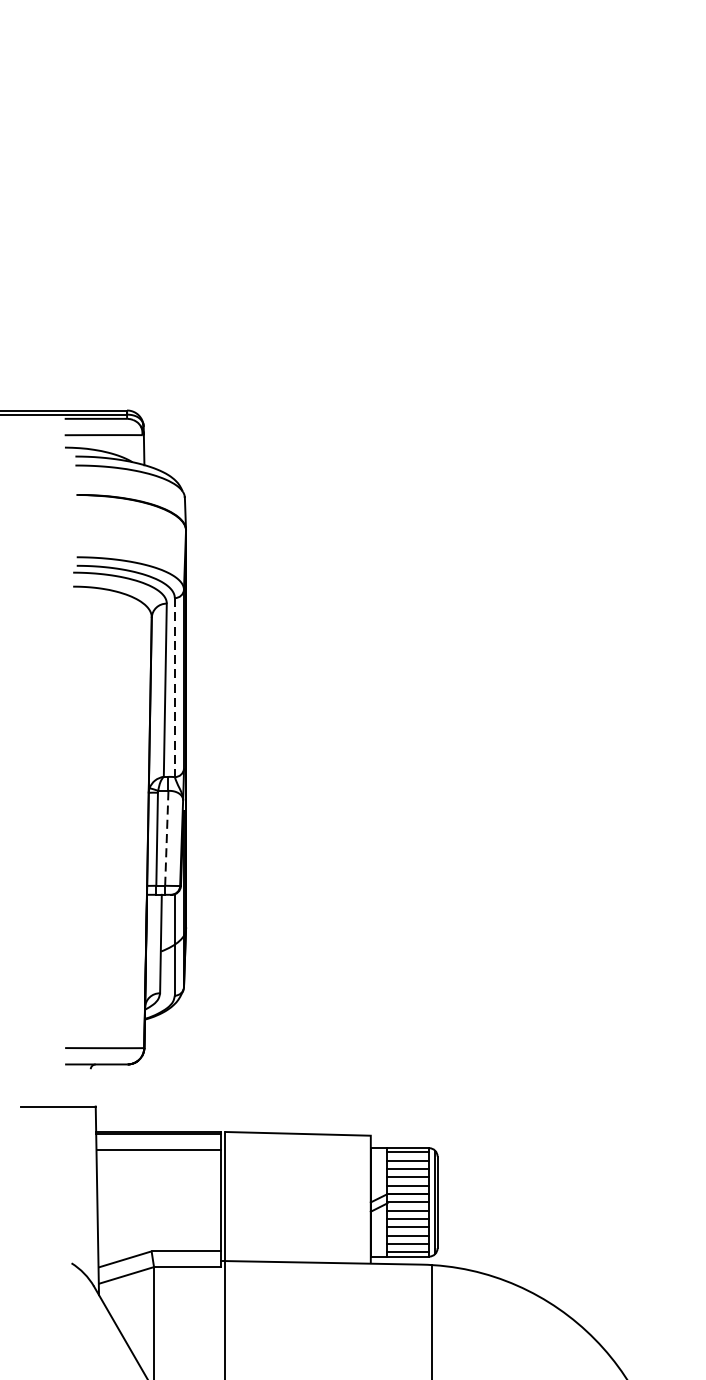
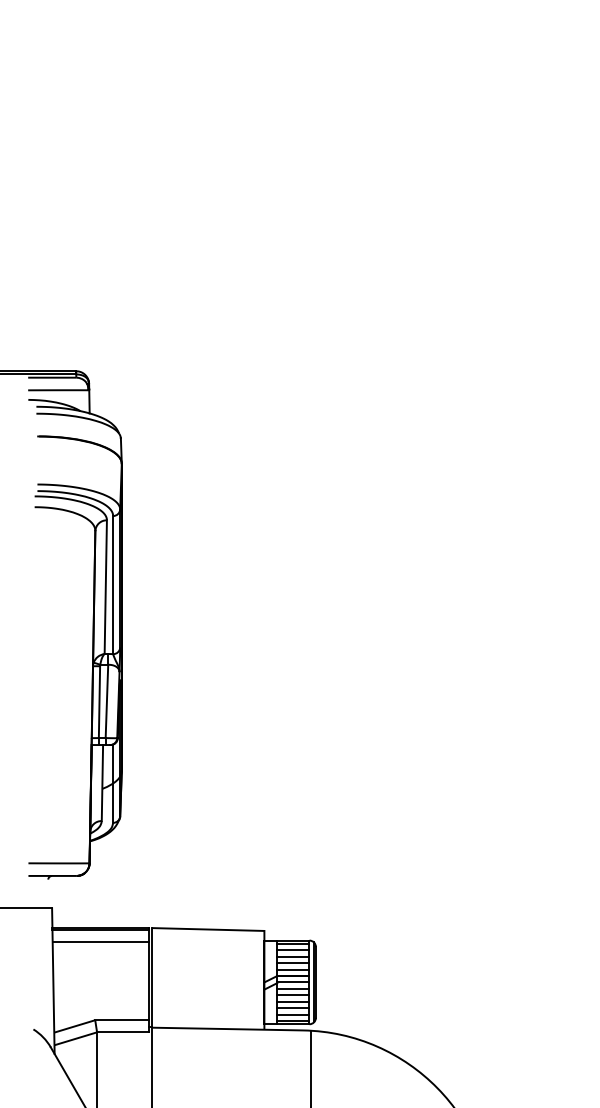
line: (175, 688) -> (113, 585), dashed -> solid
line: (166, 838) -> (106, 701), dashed -> solid

